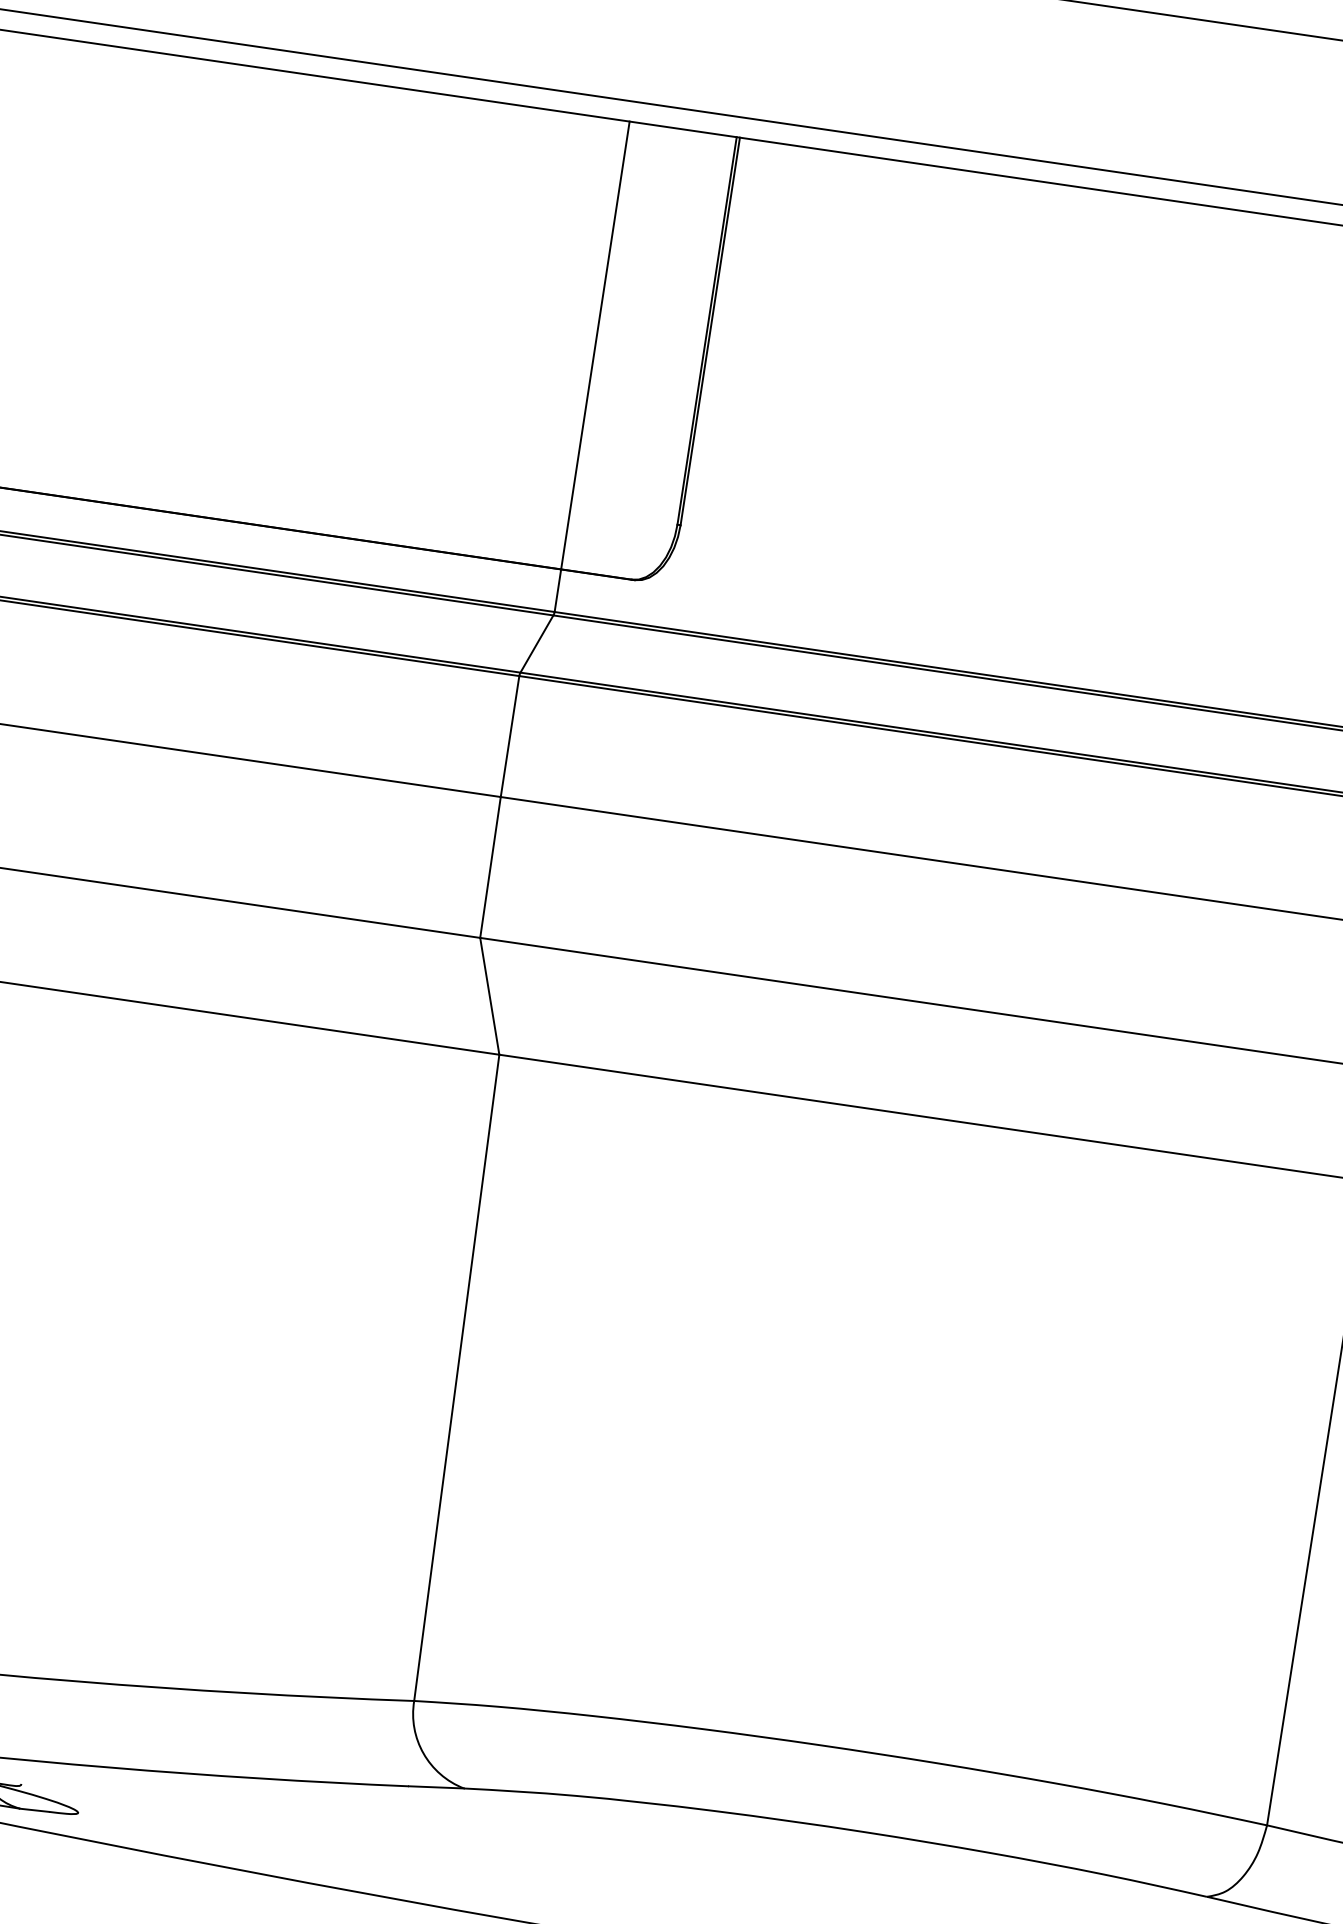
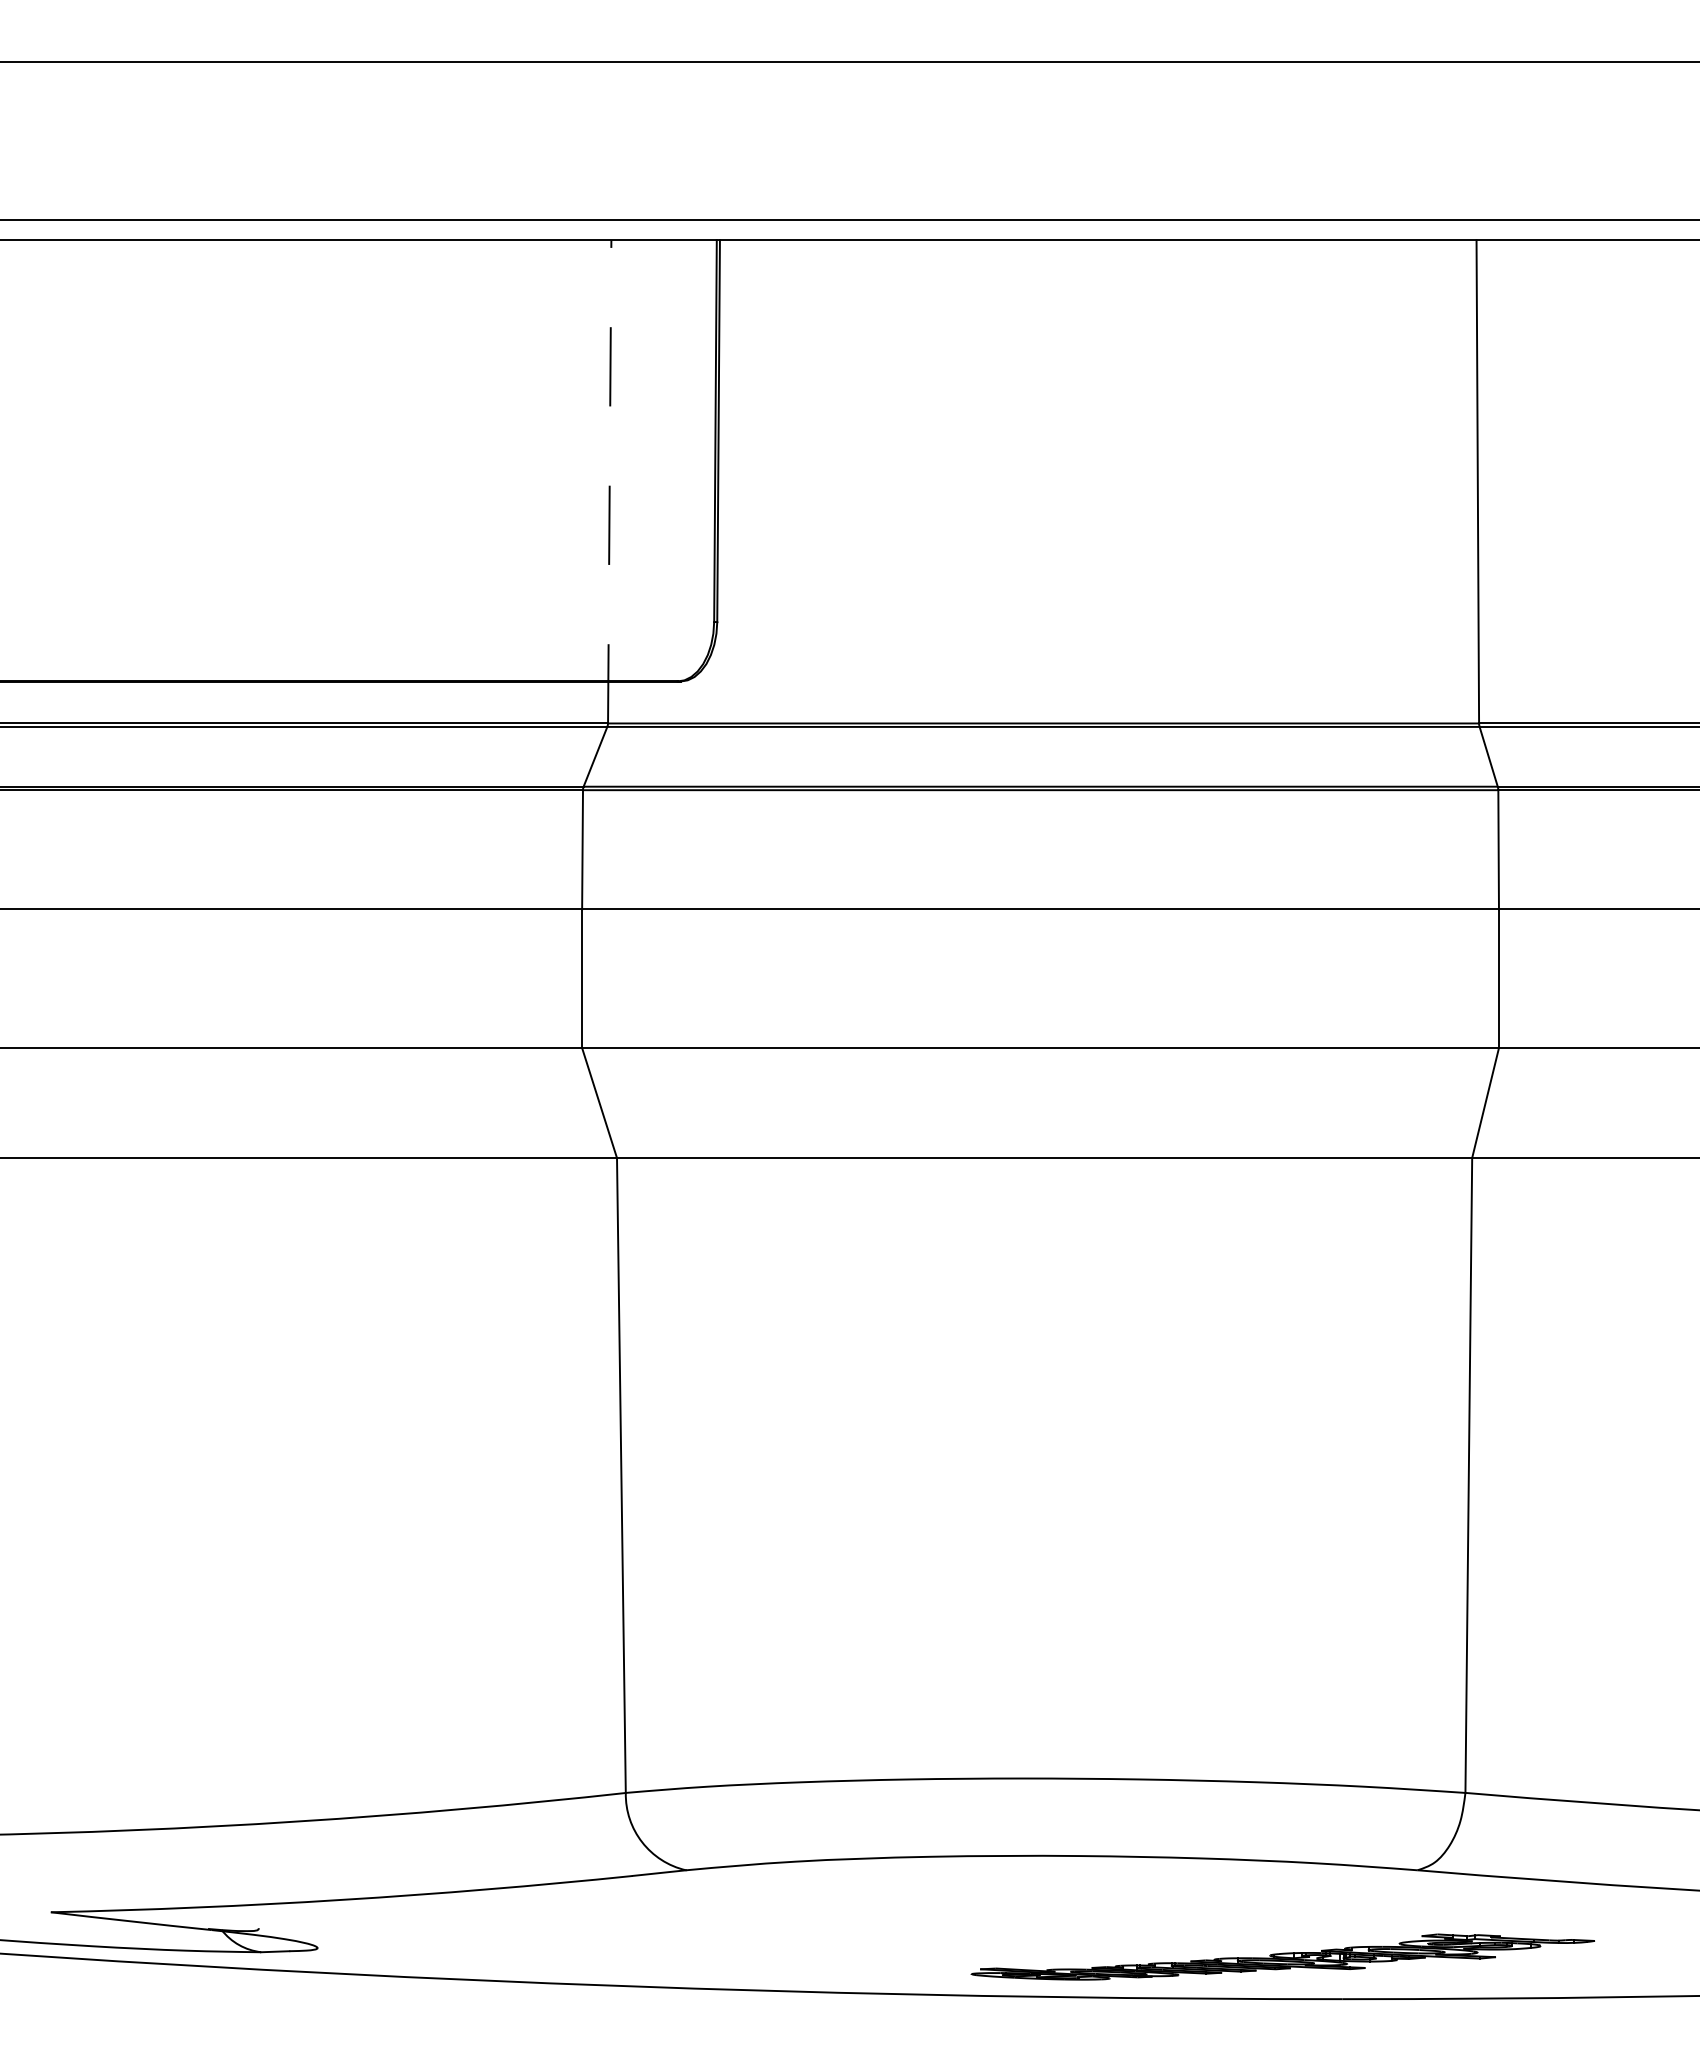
line: (591, 366) -> (609, 481), solid -> dashed

